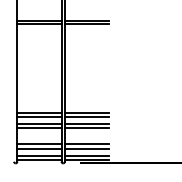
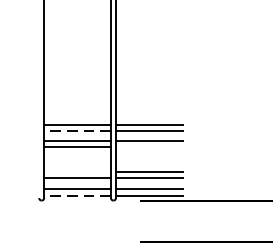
line: (38, 117) -> (76, 131), solid -> dashed
line: (86, 127) -> (148, 146), removed
line: (39, 144) -> (77, 171), removed
line: (38, 160) -> (76, 196), solid -> dashed

